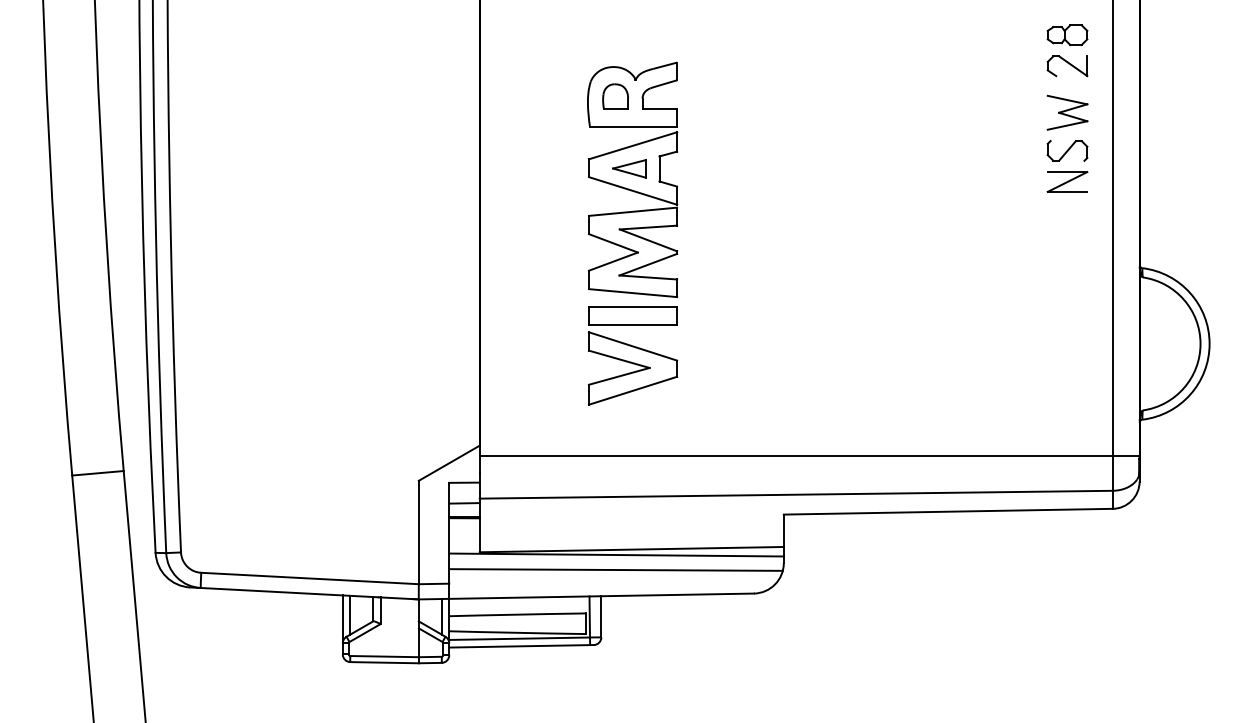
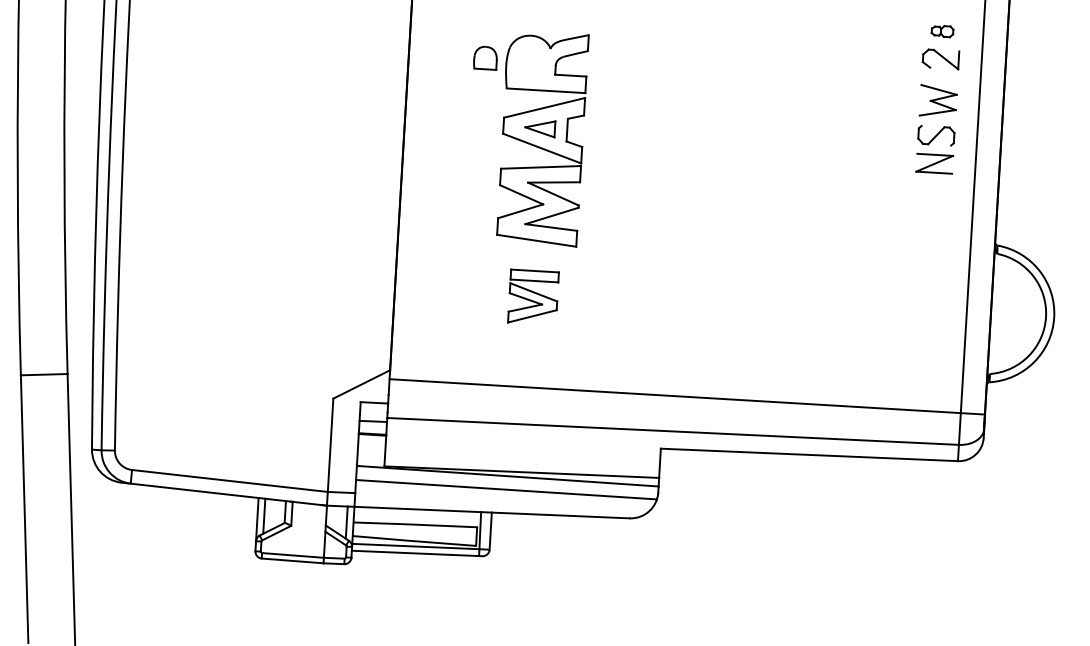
part: (1067, 35) -> (942, 31), size x0.6
part: (615, 96) -> (485, 57), moved
part: (633, 355) -> (533, 297), size x0.6

